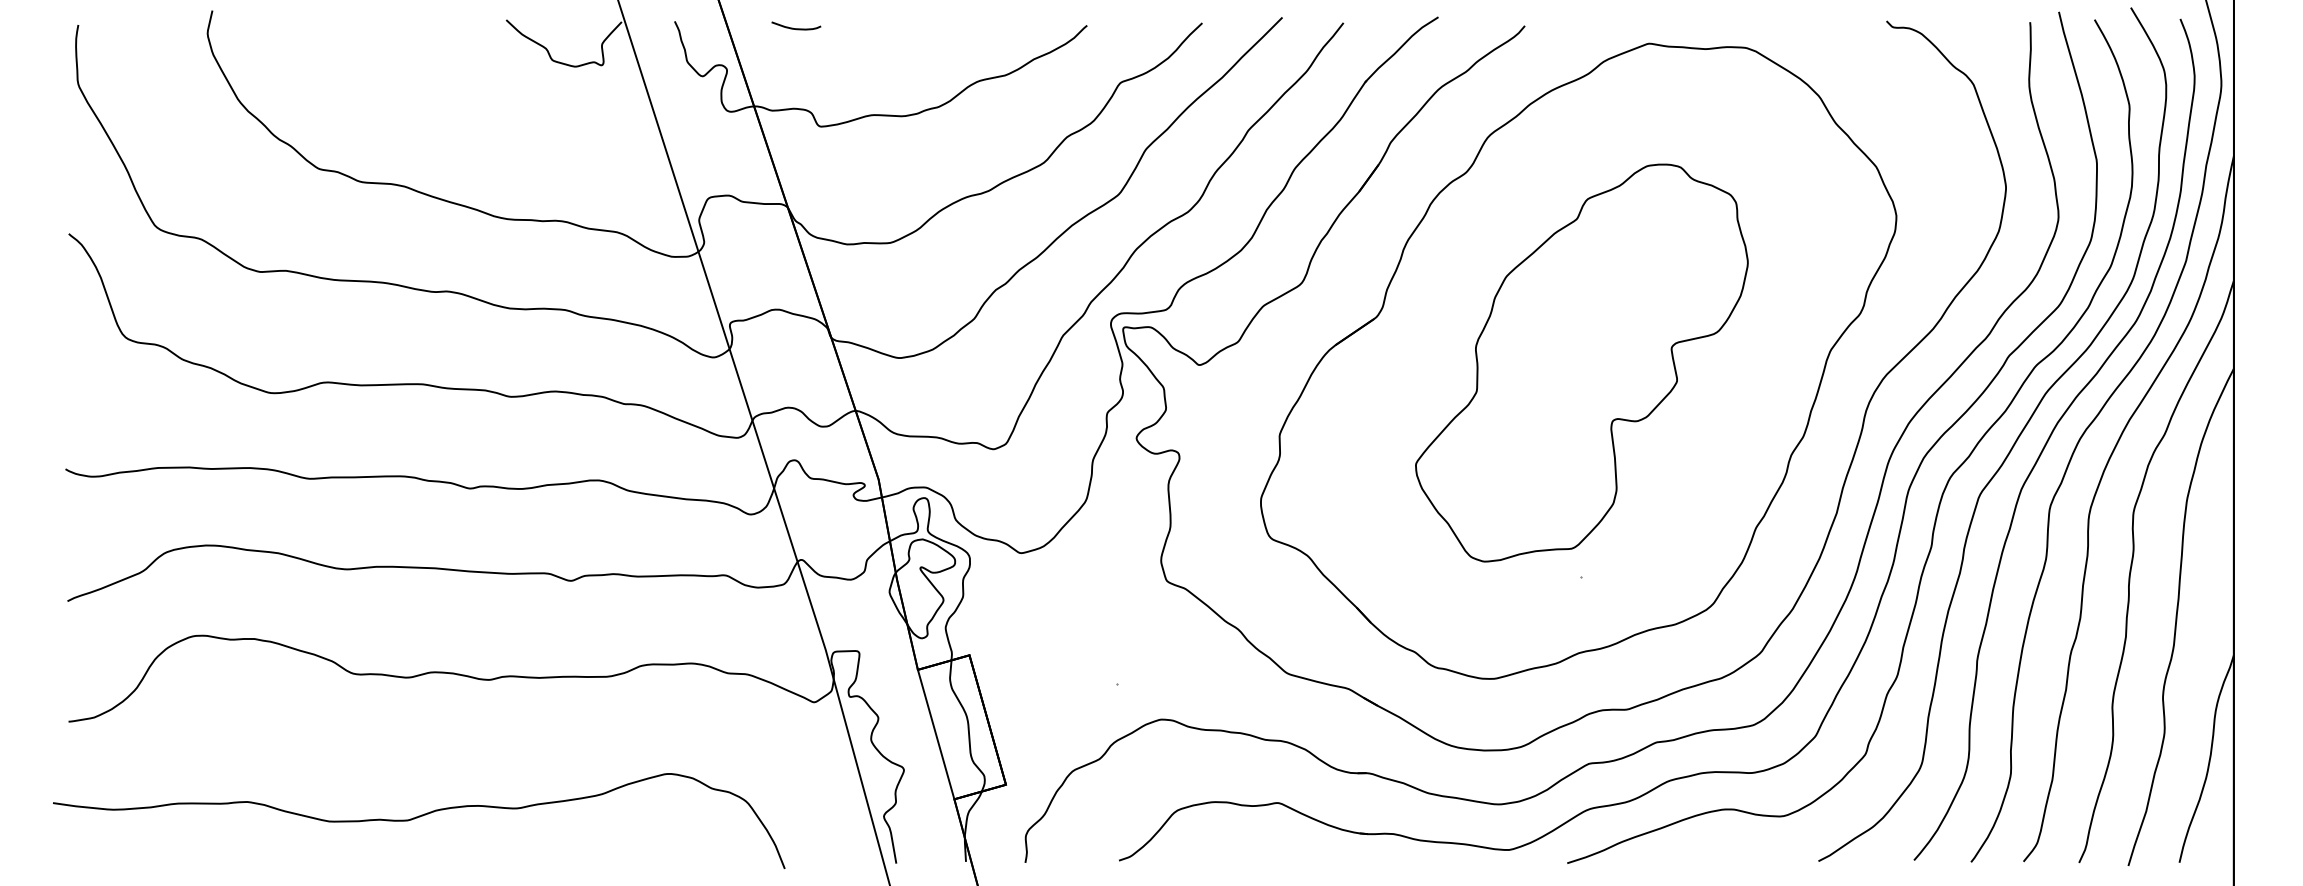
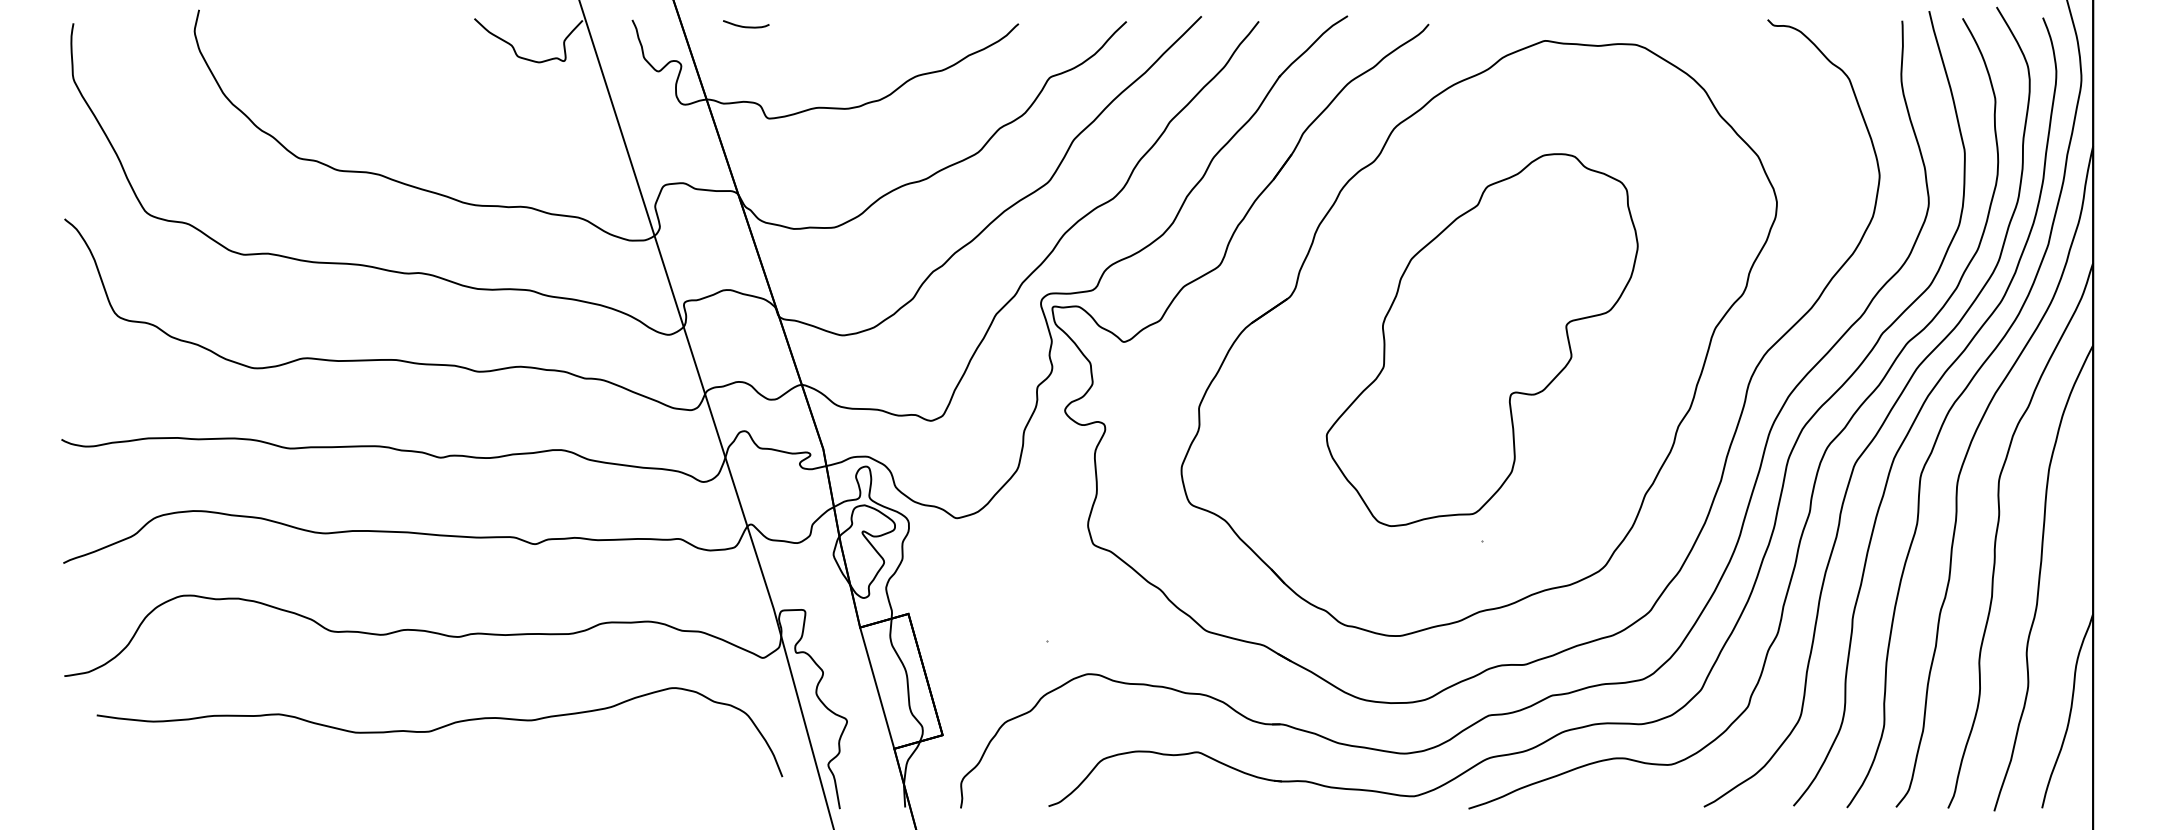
curve: (418, 818) -> (439, 729), moved

